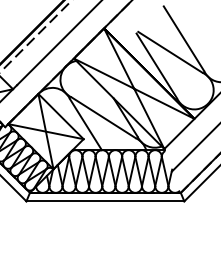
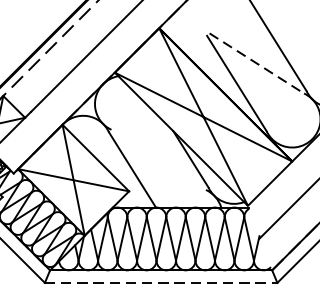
line: (170, 52) -> (256, 63), solid -> dashed
line: (103, 117) -> (158, 159), removed
line: (105, 201) -> (161, 283), solid -> dashed

